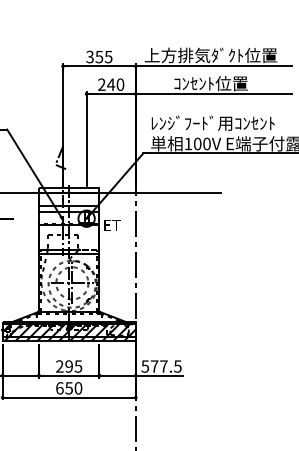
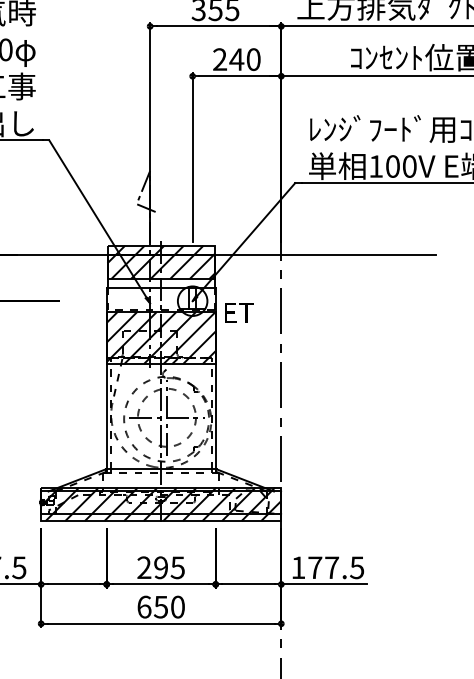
hatch: (69, 196) -> (161, 261), added
hatch: (69, 238) -> (161, 336), added
text: (145, 366) -> (298, 567), 577.5 -> 177.5

